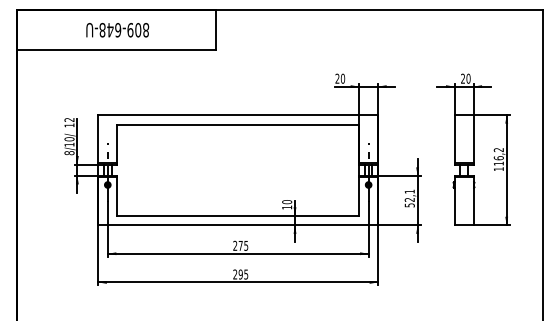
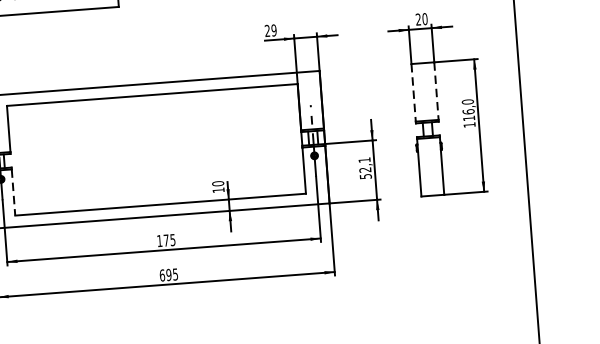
text: (342, 78) -> (273, 30), 20 -> 29
line: (454, 139) -> (413, 93), solid -> dashed
line: (473, 139) -> (436, 91), solid -> dashed
text: (498, 149) -> (467, 101), 116,2 -> 116,0
line: (117, 197) -> (13, 193), solid -> dashed
text: (235, 245) -> (159, 240), 275 -> 175
text: (235, 274) -> (162, 275), 295 -> 695

